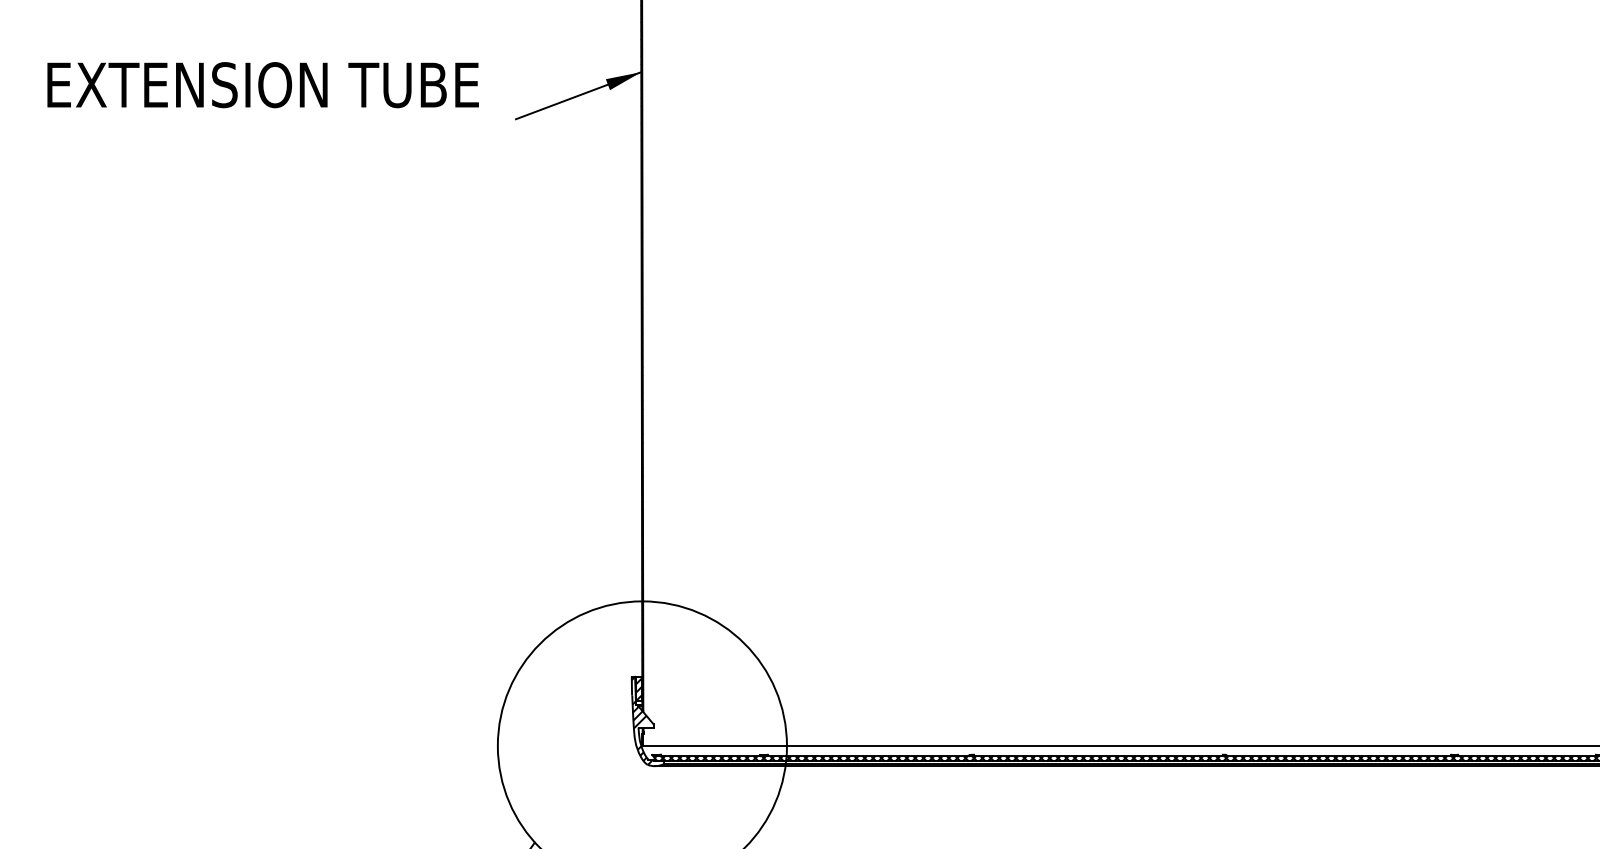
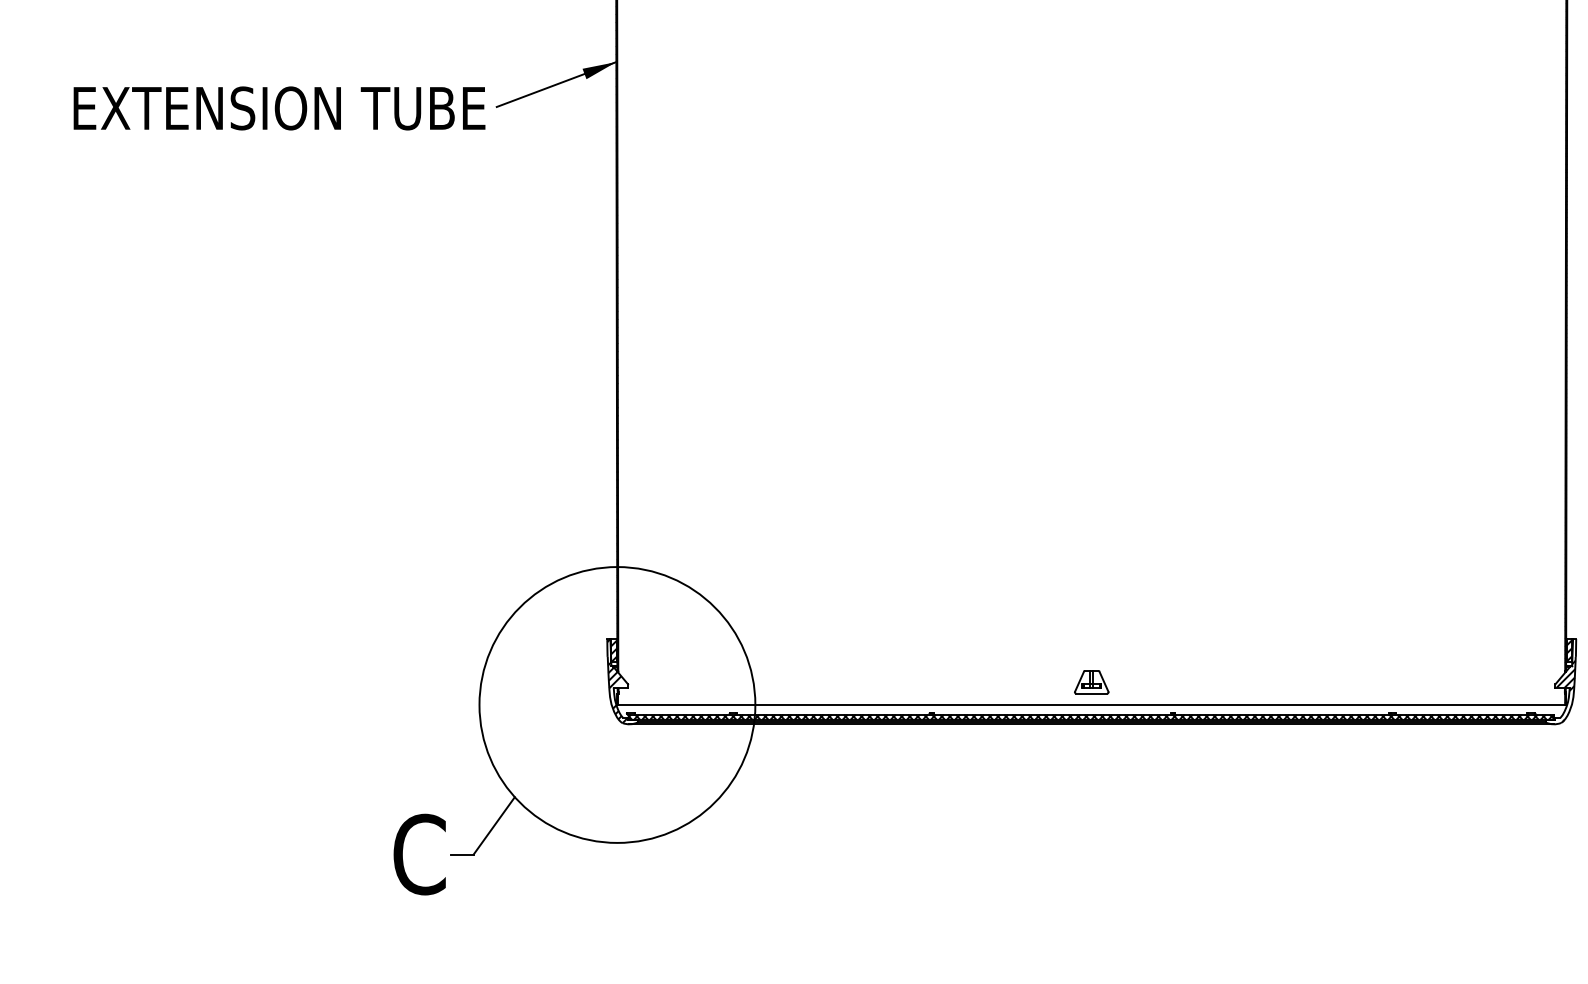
text: (263, 85) -> (279, 108), moved
part: (1139, 722) -> (1091, 682), added

